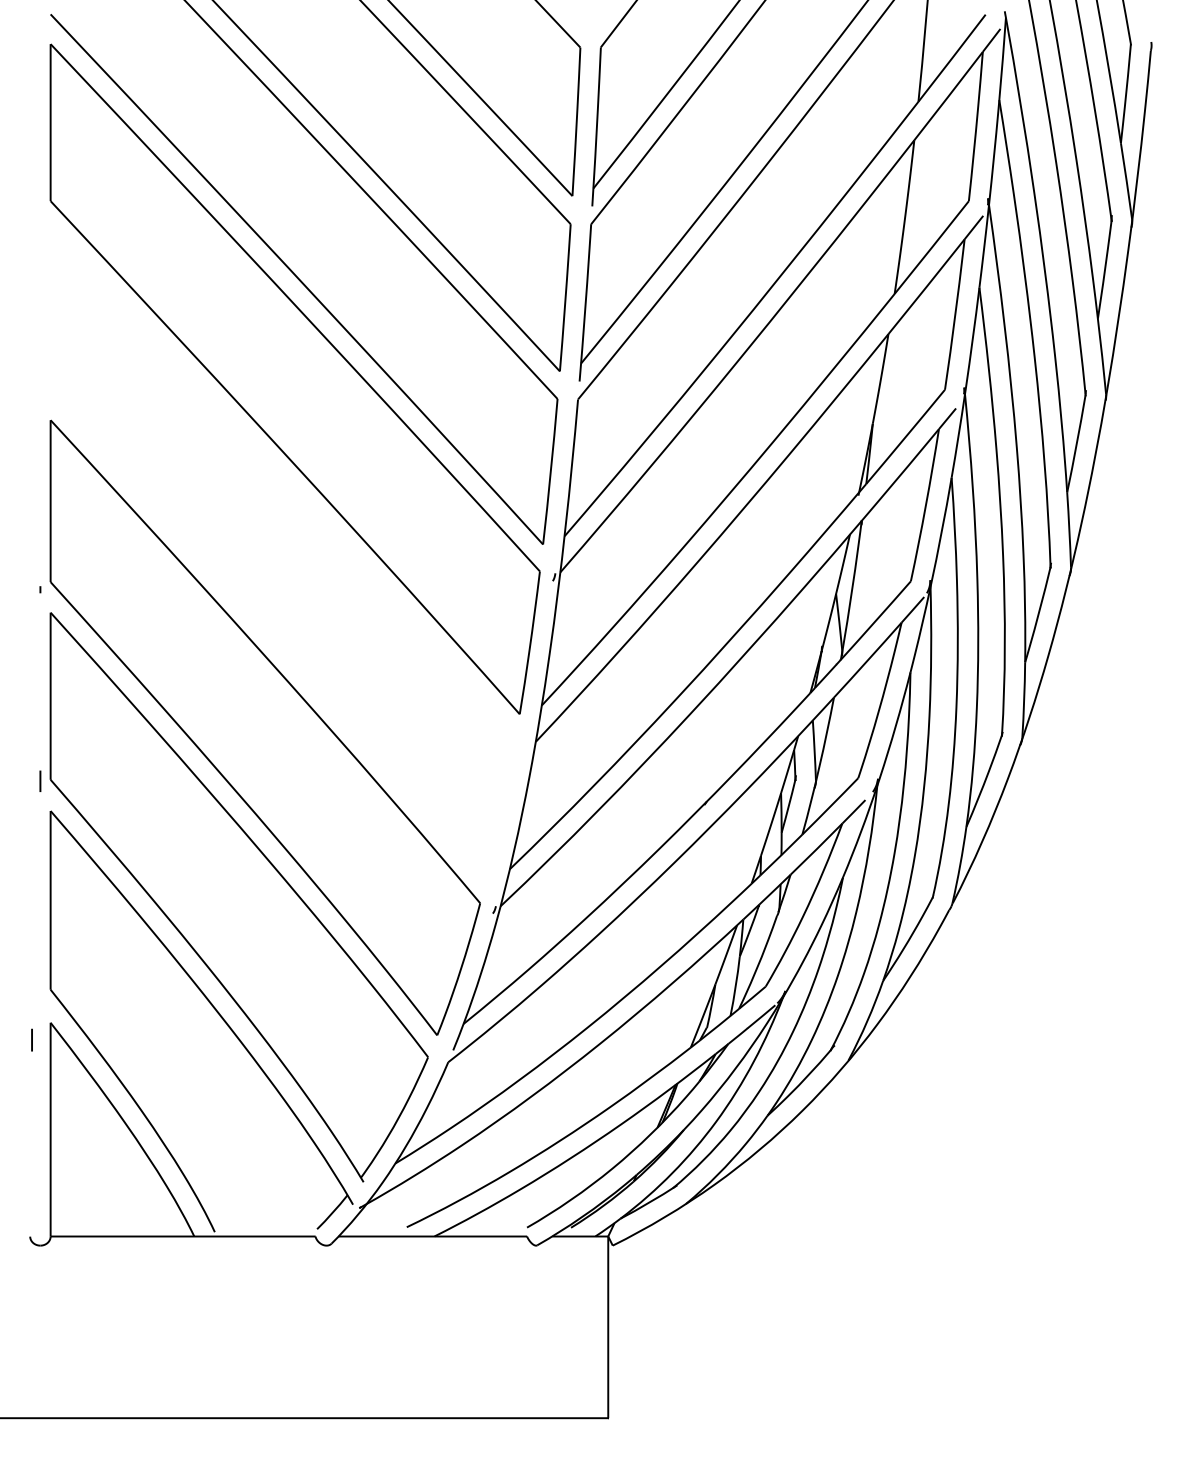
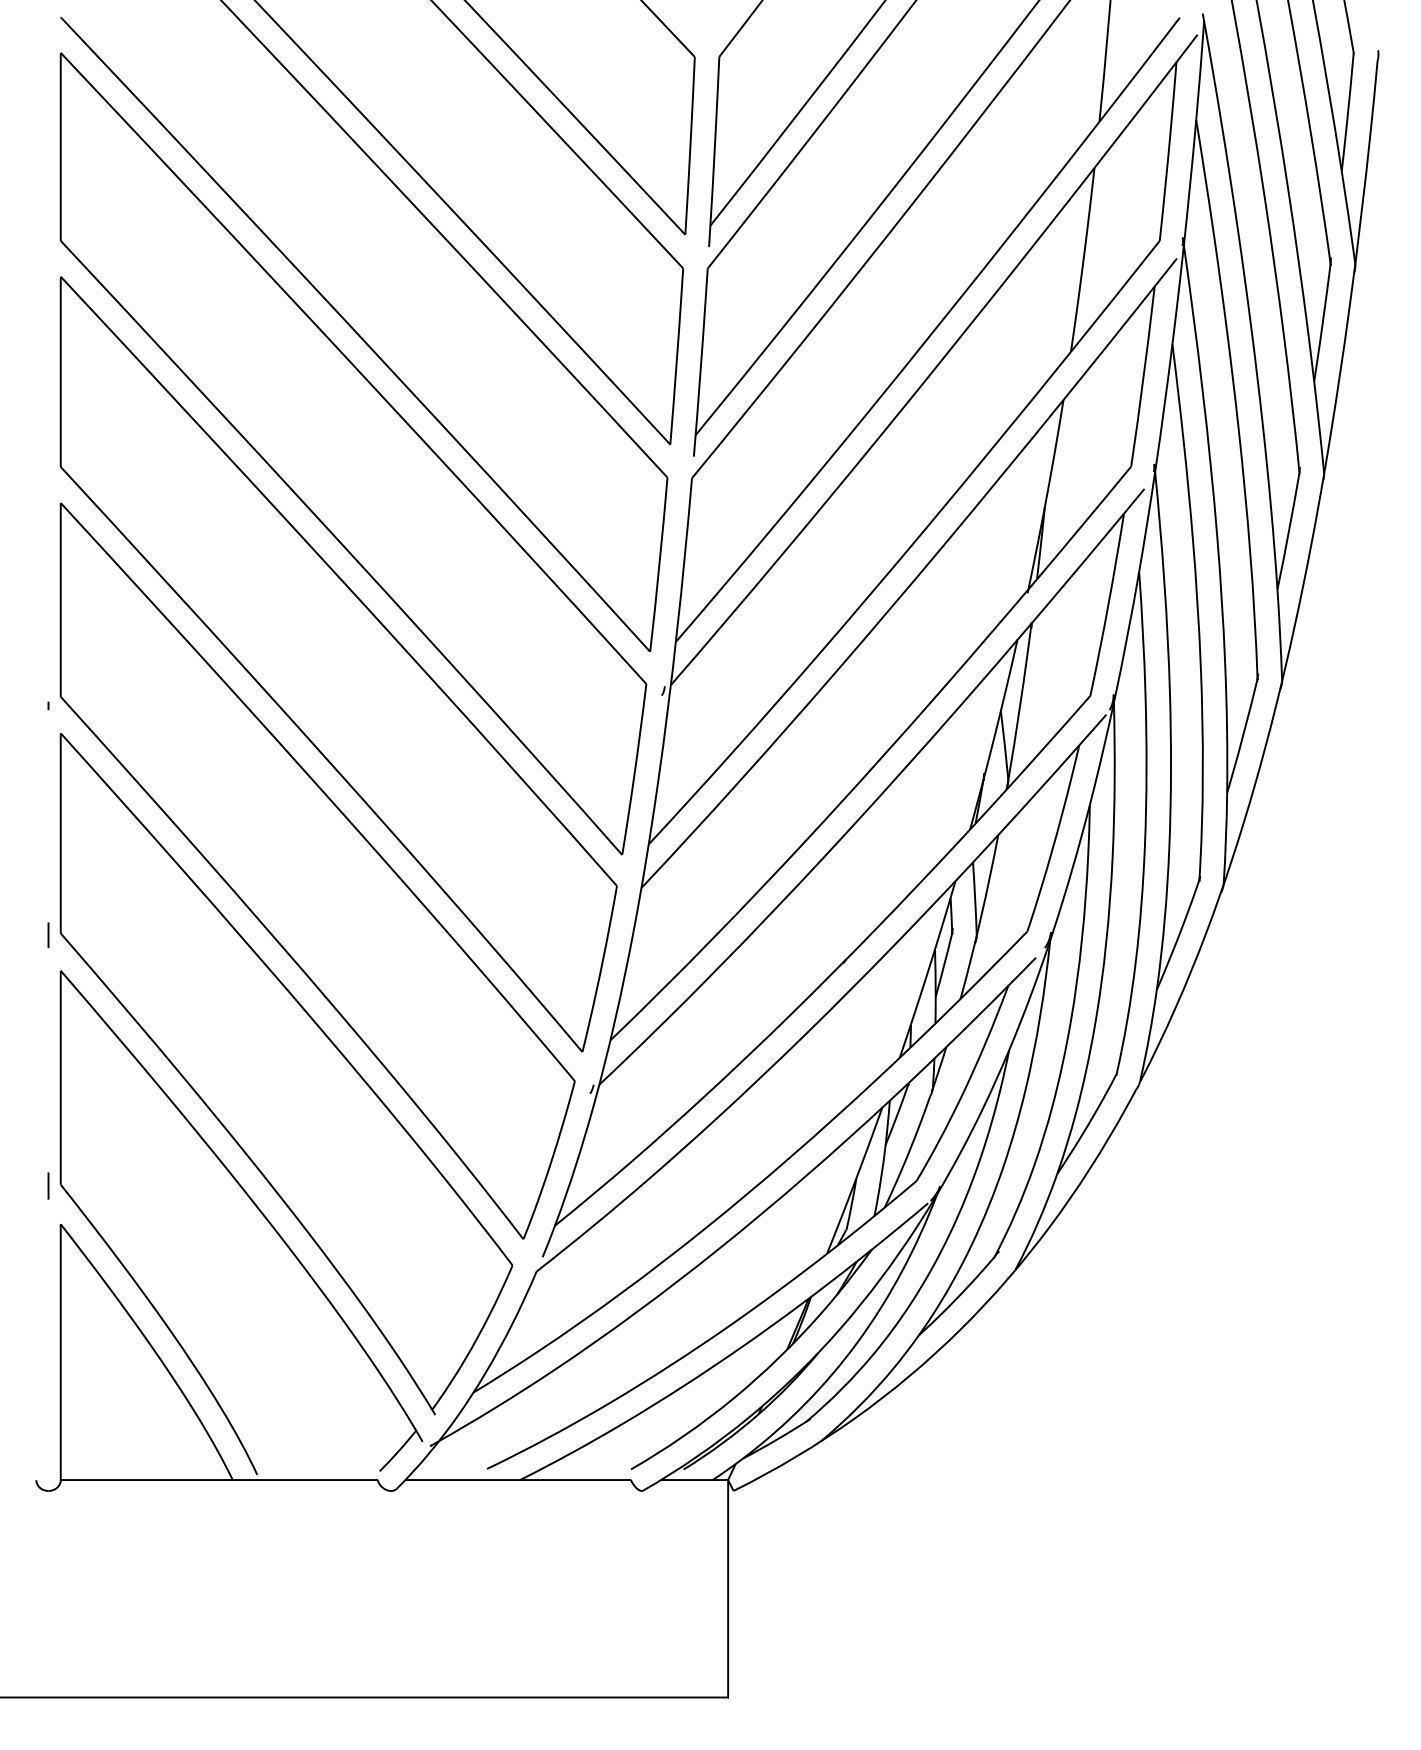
part: (282, 555) -> (338, 664), added
line: (32, 1039) -> (48, 1185), moved

